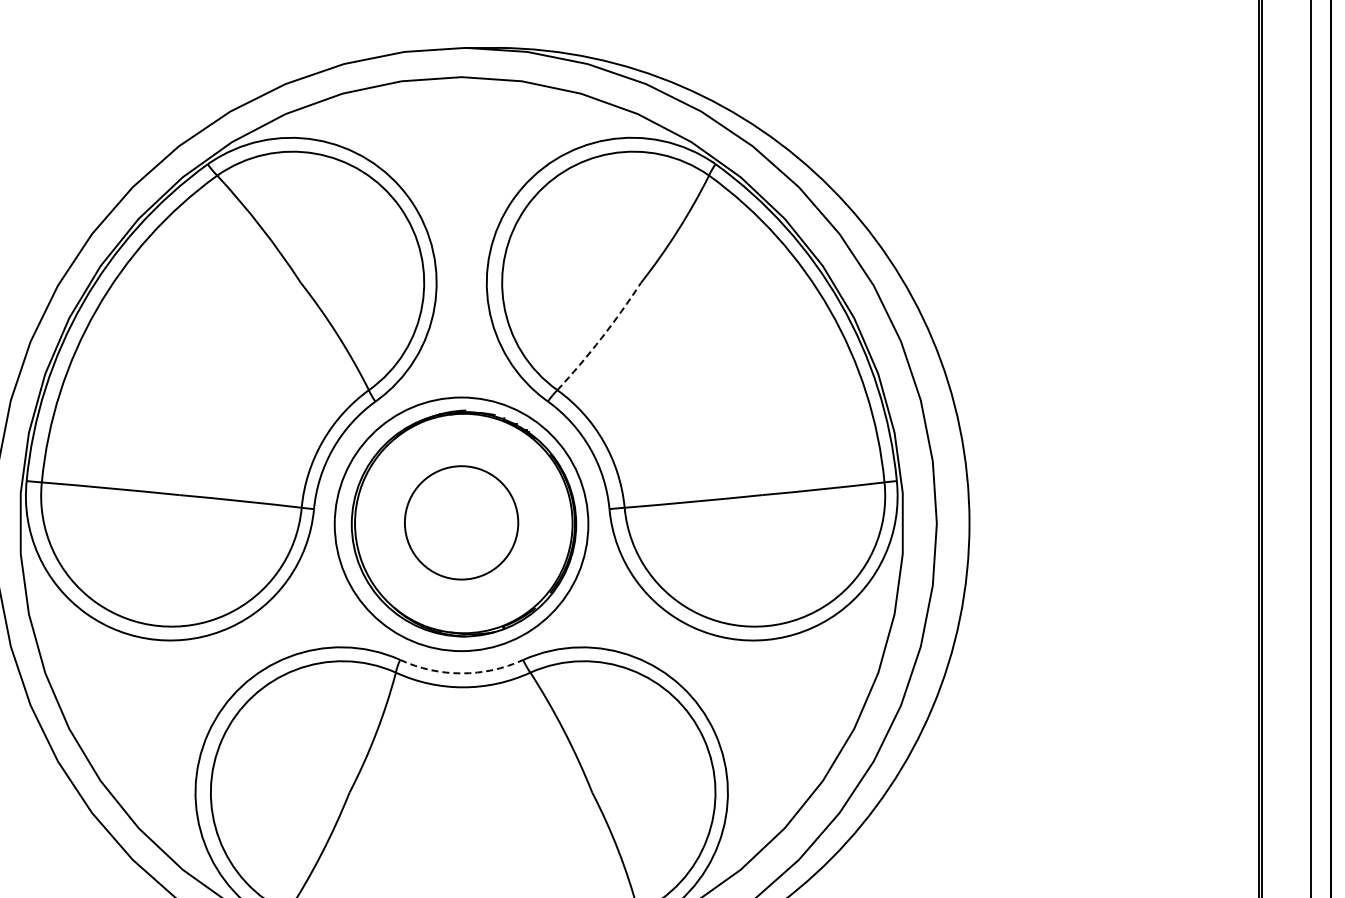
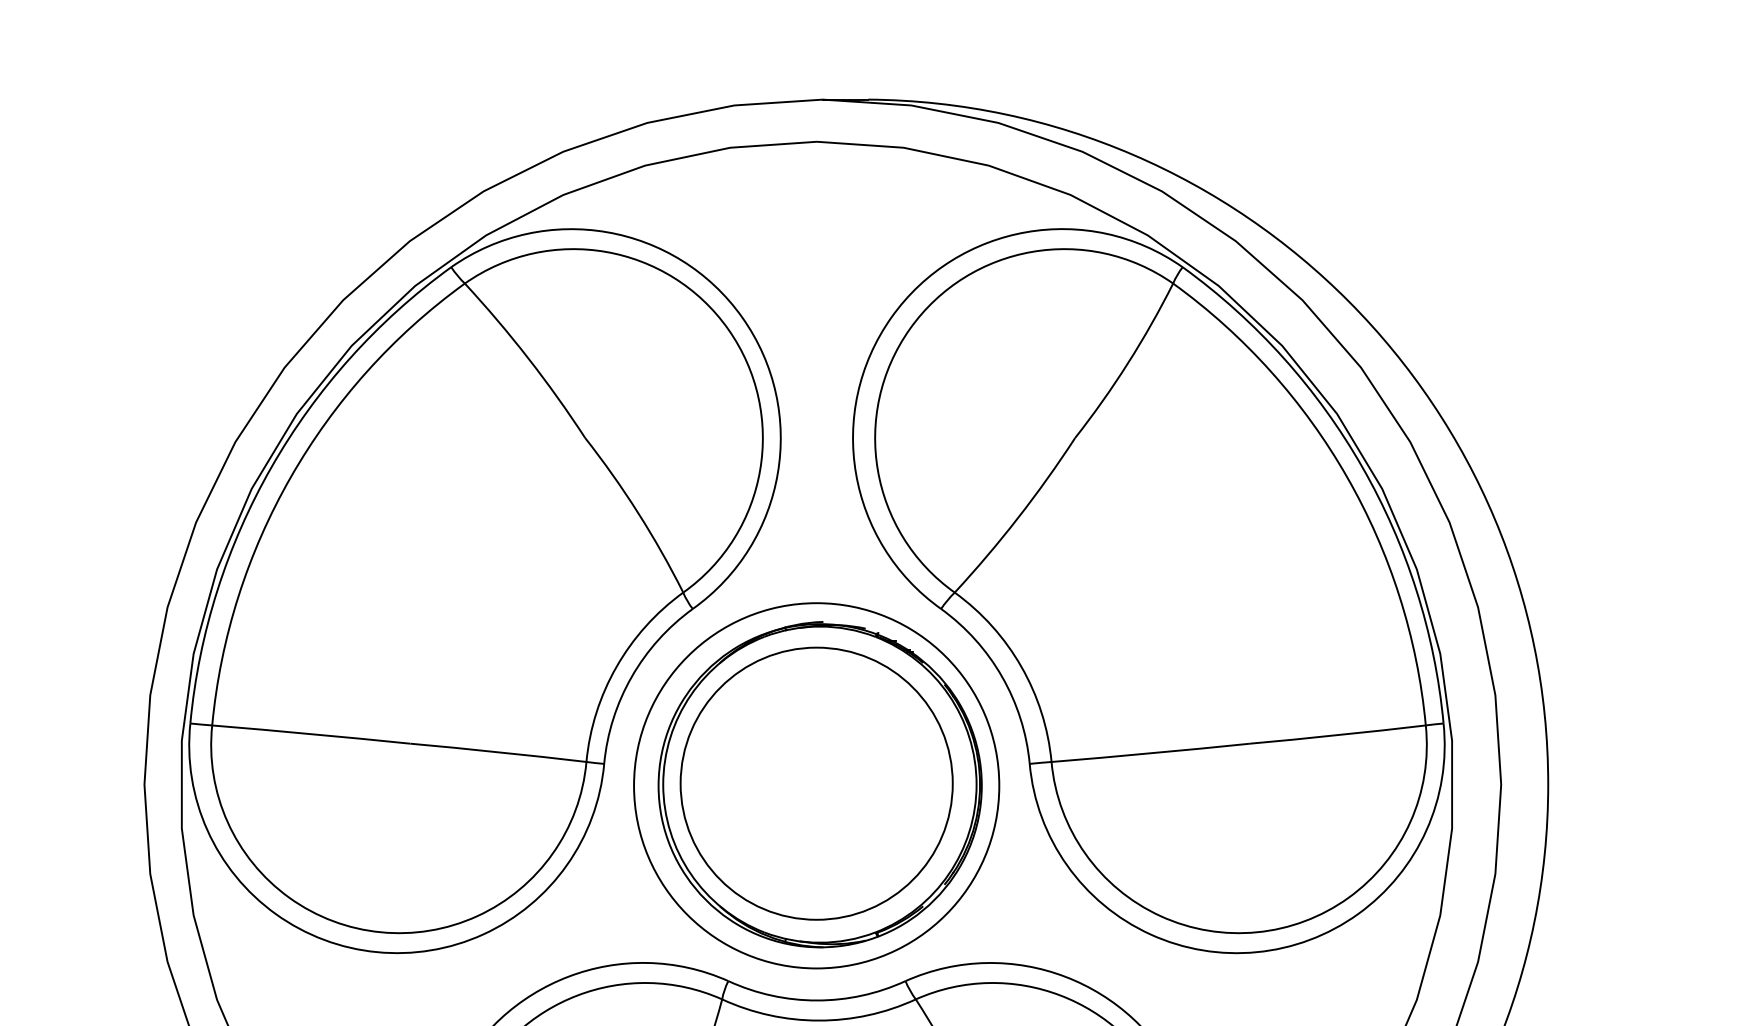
arc: (601, 338) -> (1018, 518), dashed -> solid
circle: (461, 522) -> (816, 783), size x1.67
arc: (461, 673) -> (816, 1000), dashed -> solid

